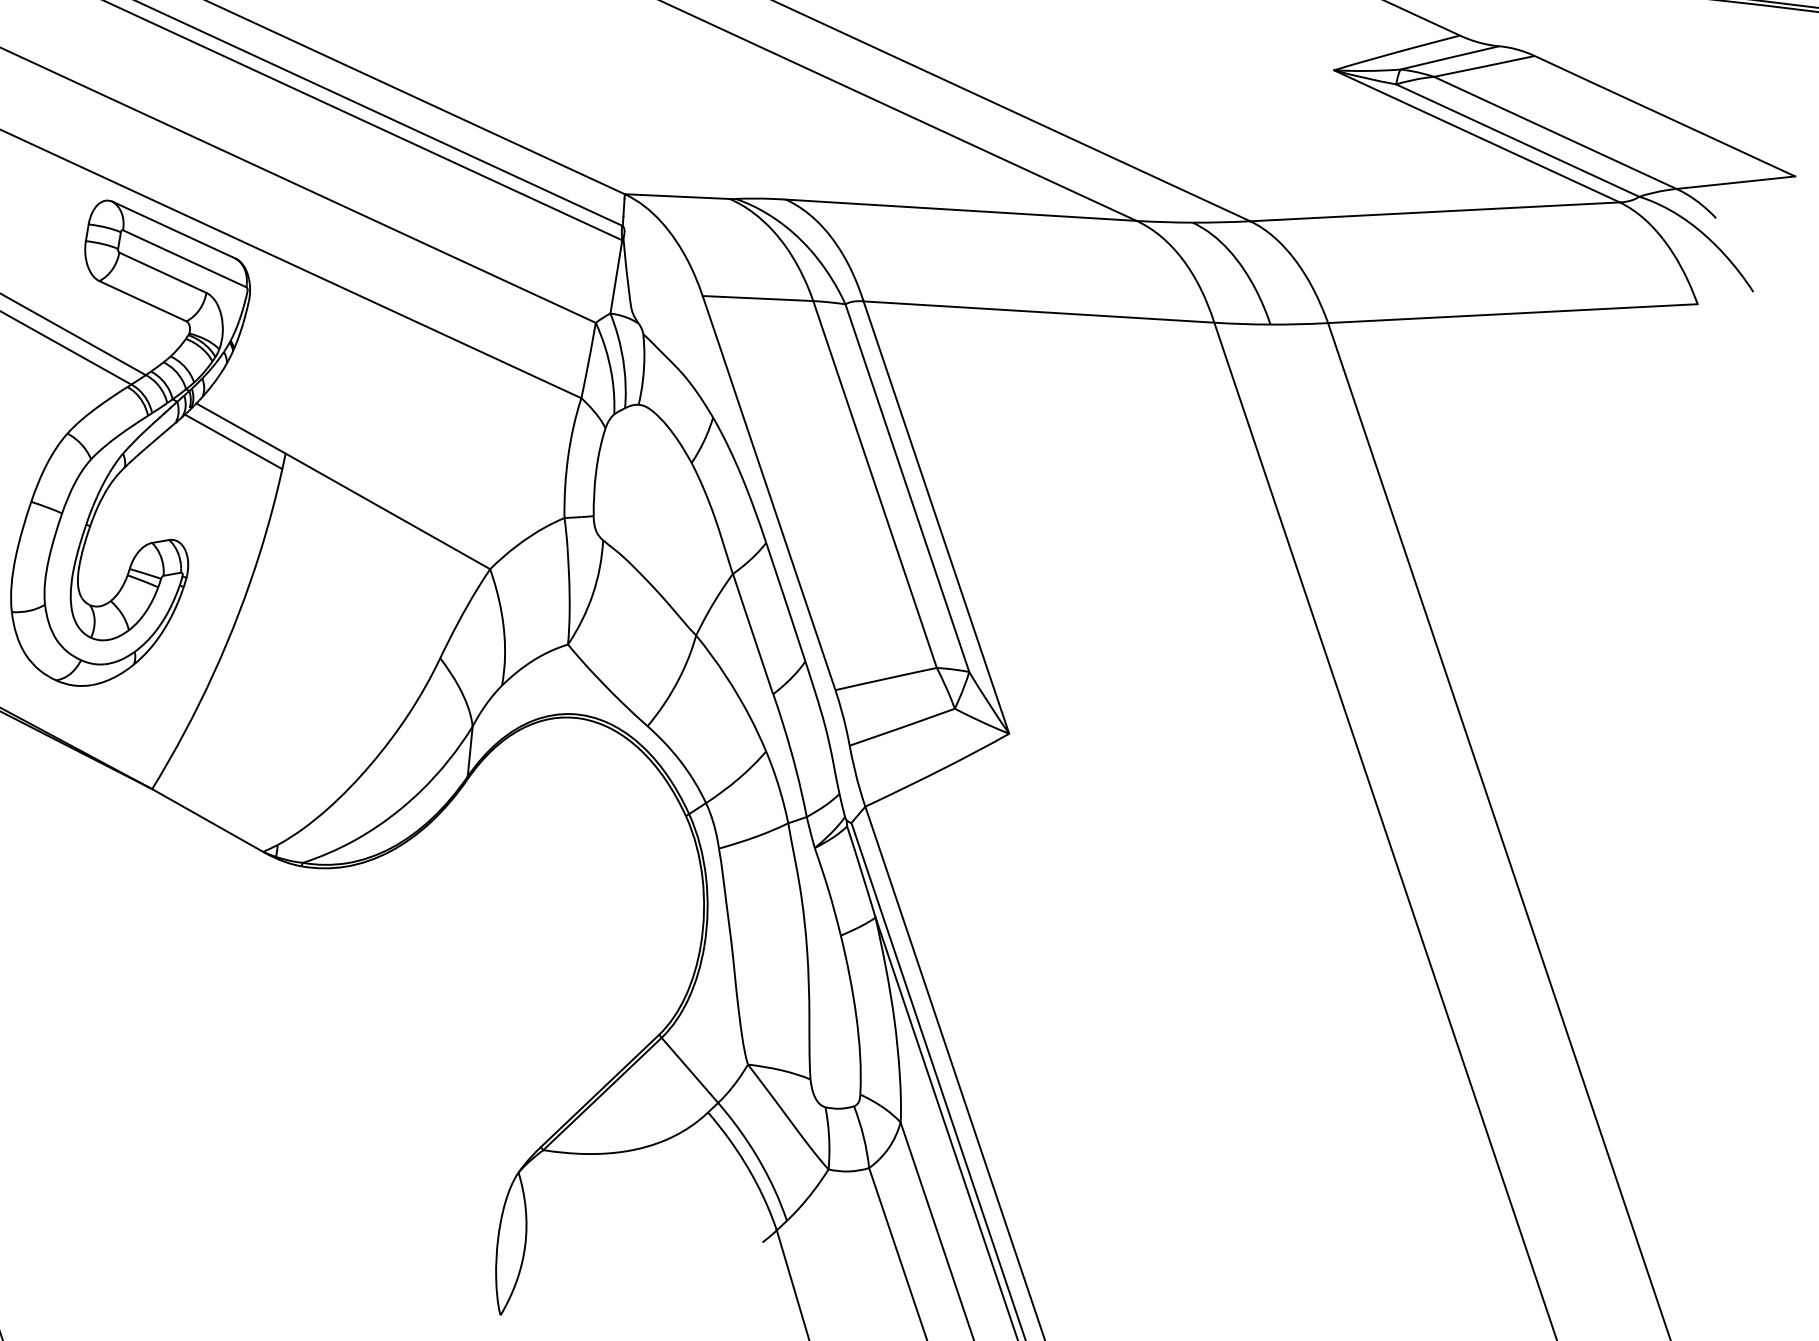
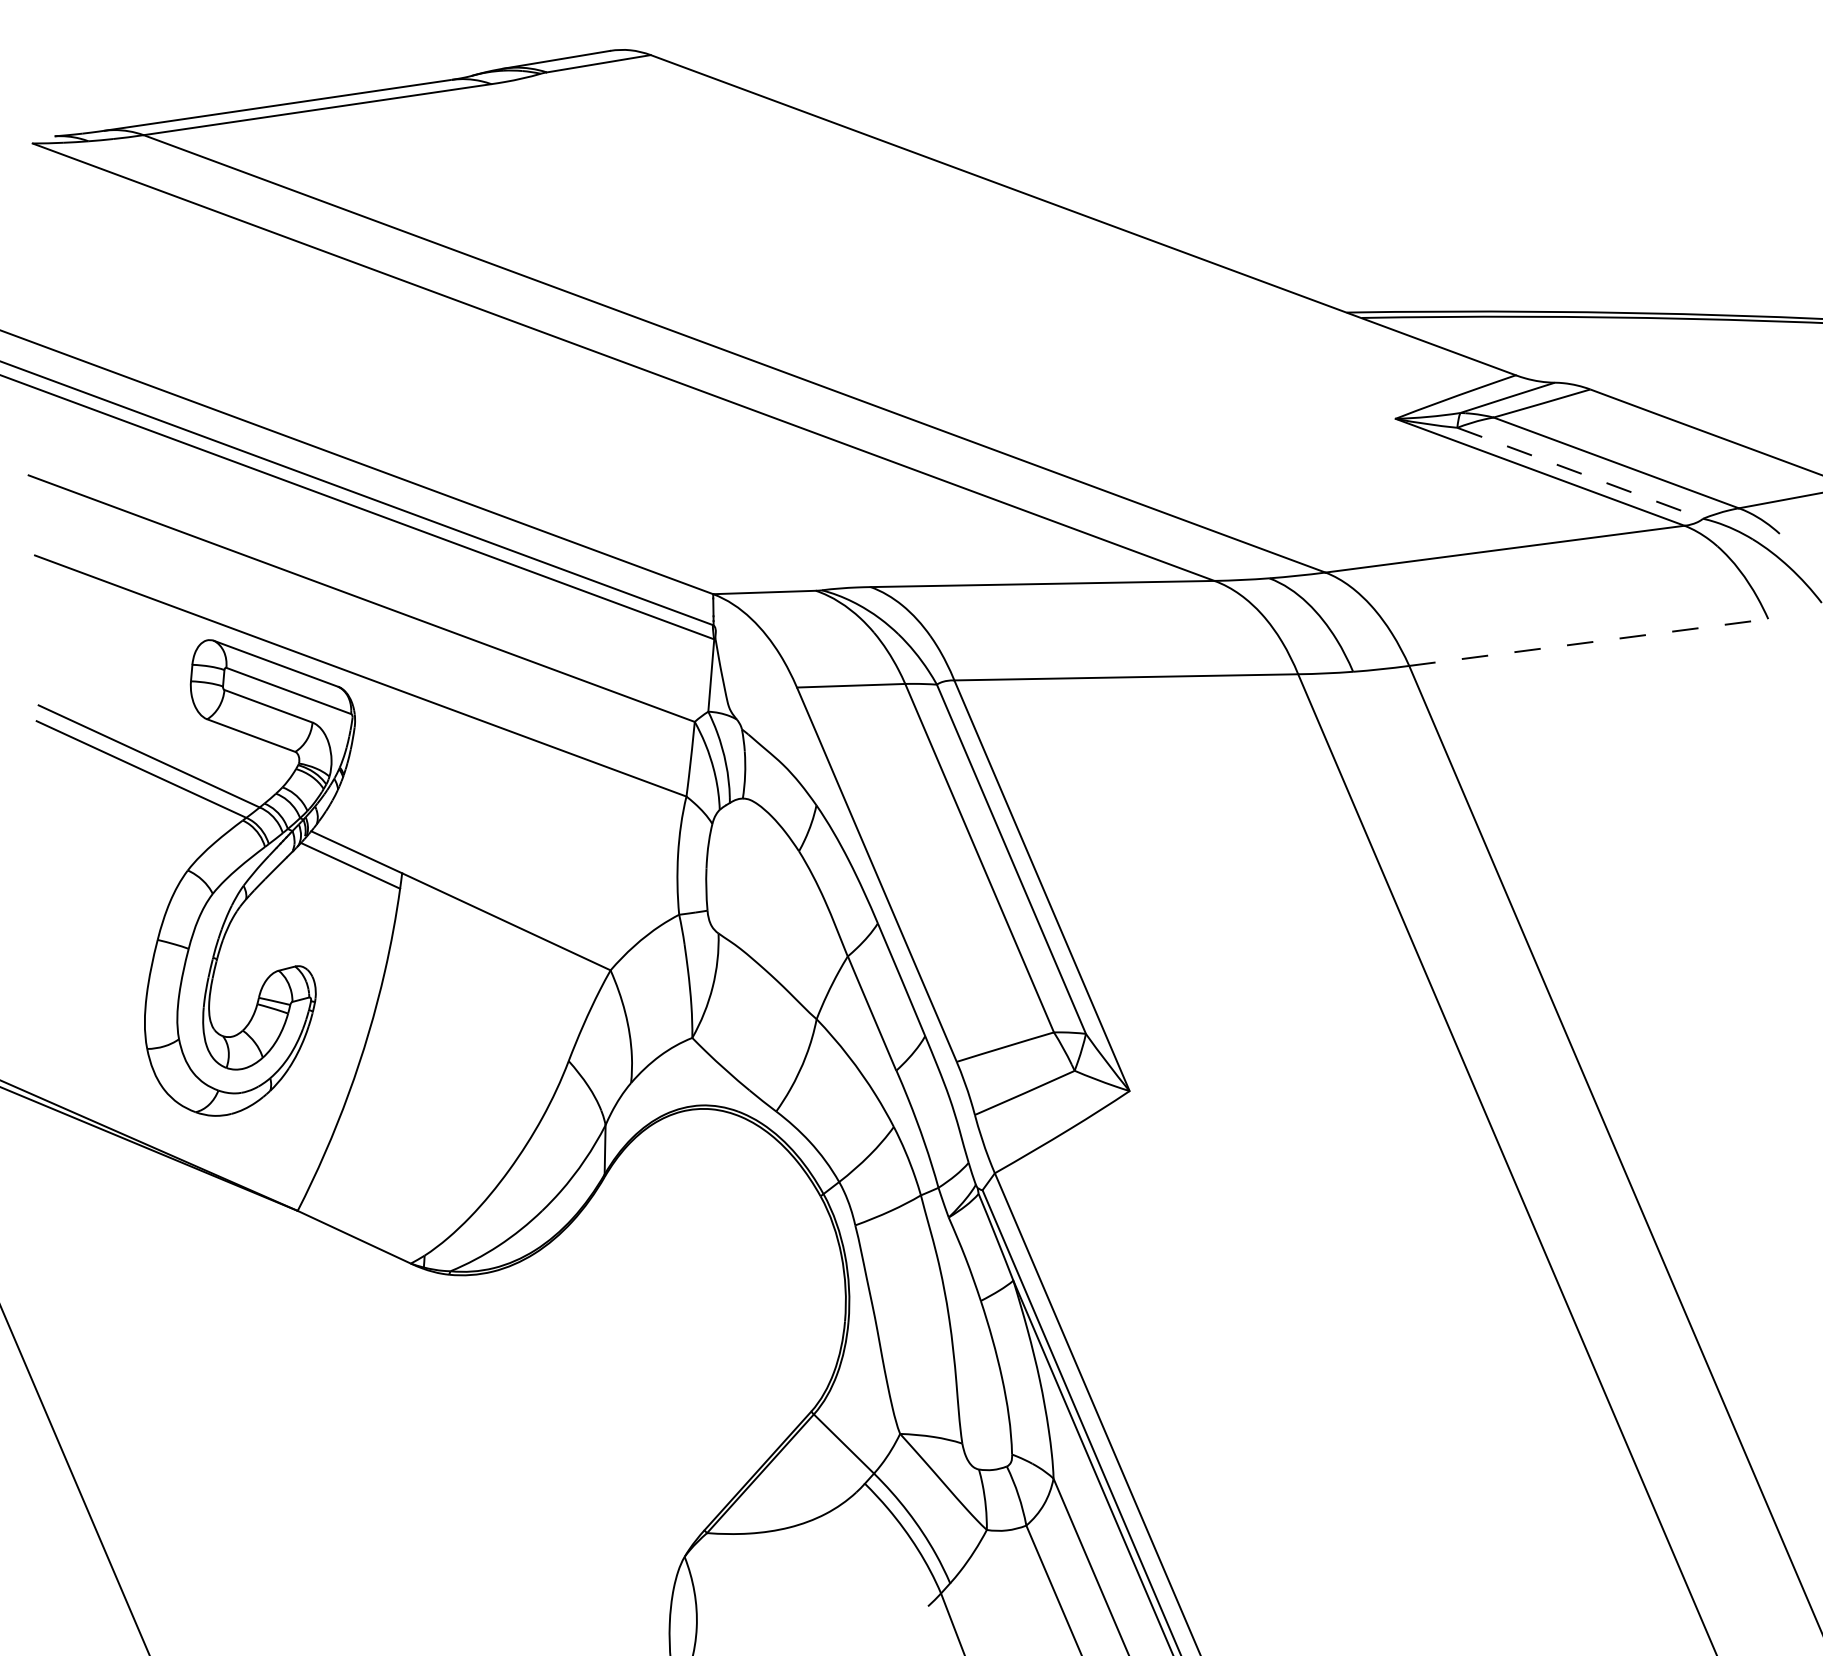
line: (1517, 140) -> (1580, 473), solid -> dashed
line: (1513, 313) -> (1589, 642), solid -> dashed

